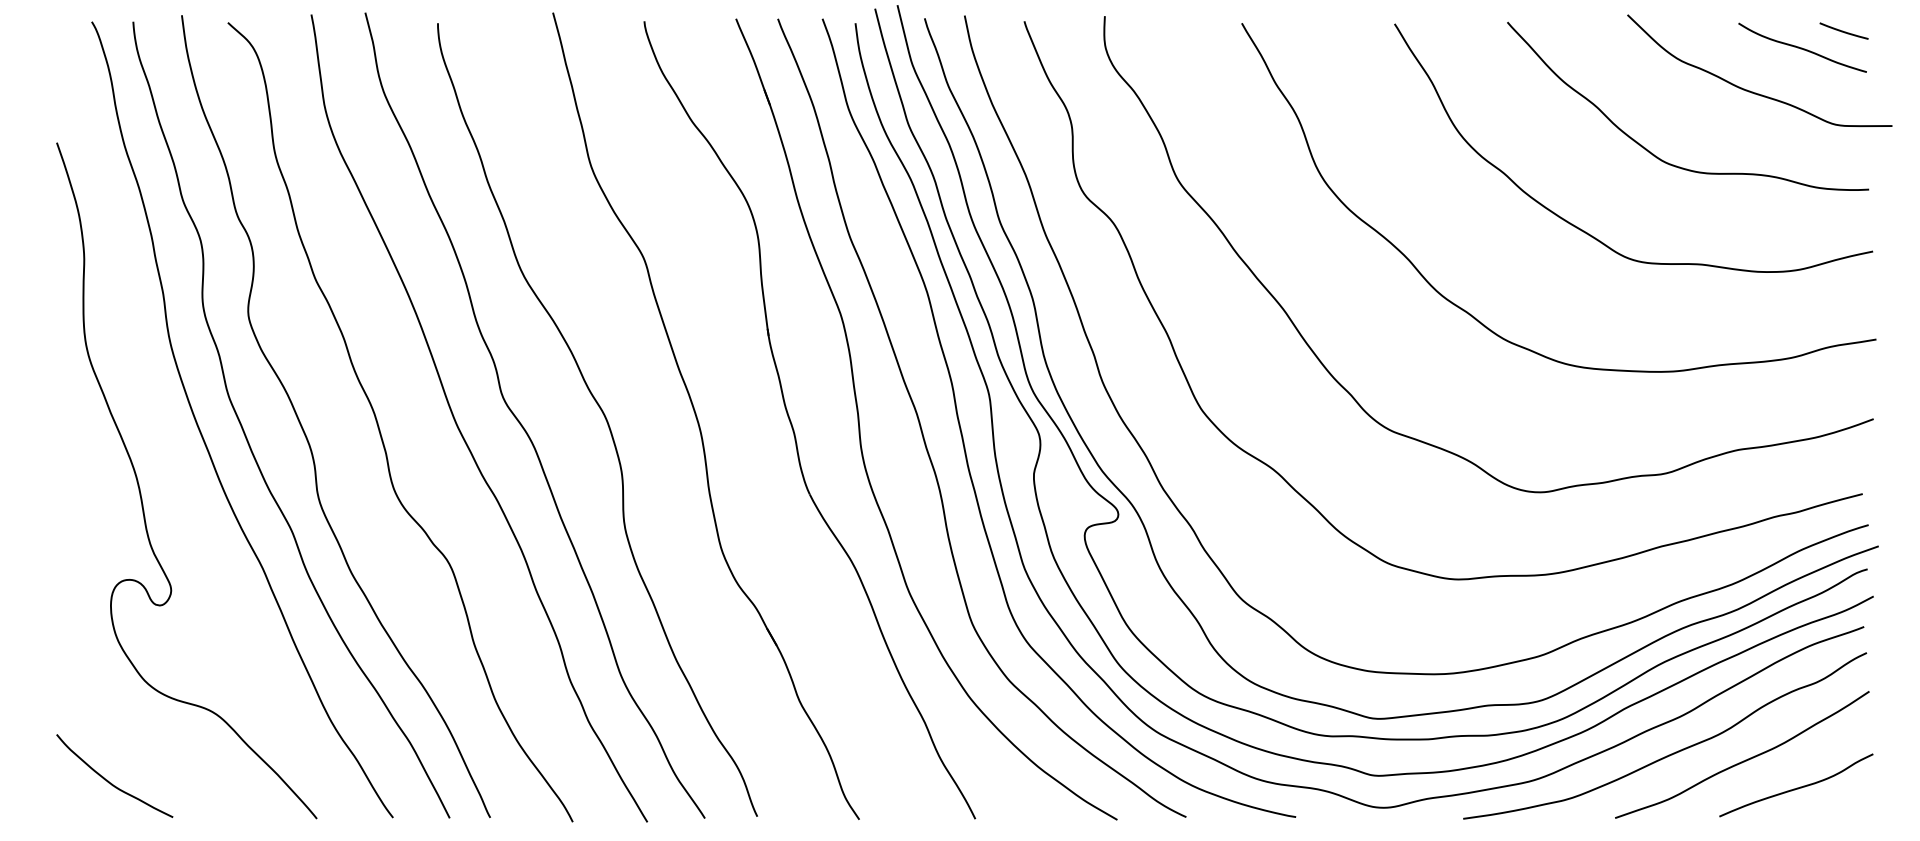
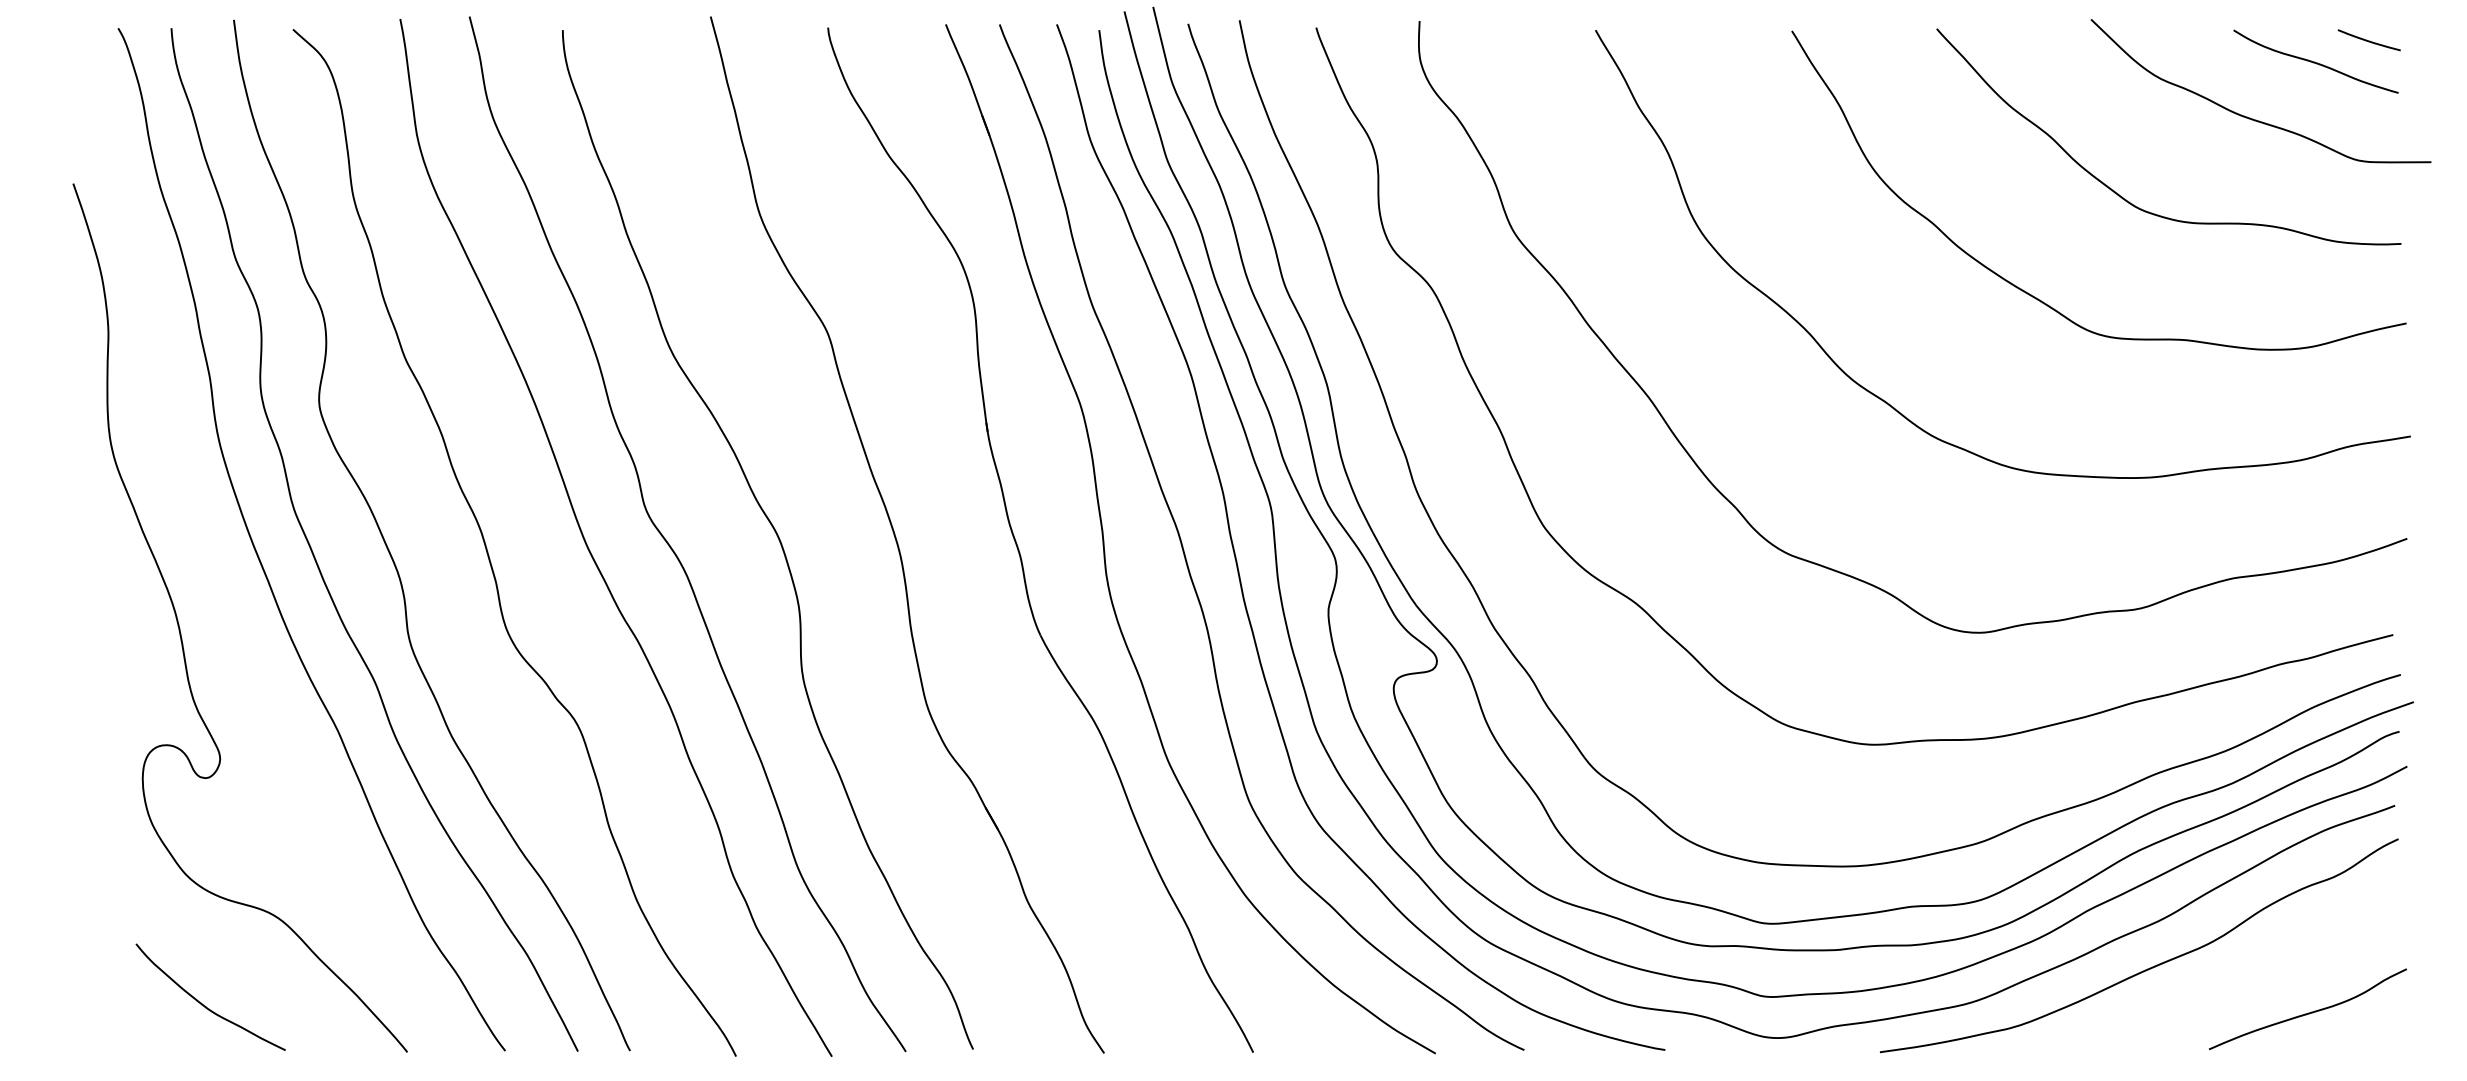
curve: (1745, 759) -> (2242, 976), removed
curve: (110, 782) -> (205, 1005), moved

